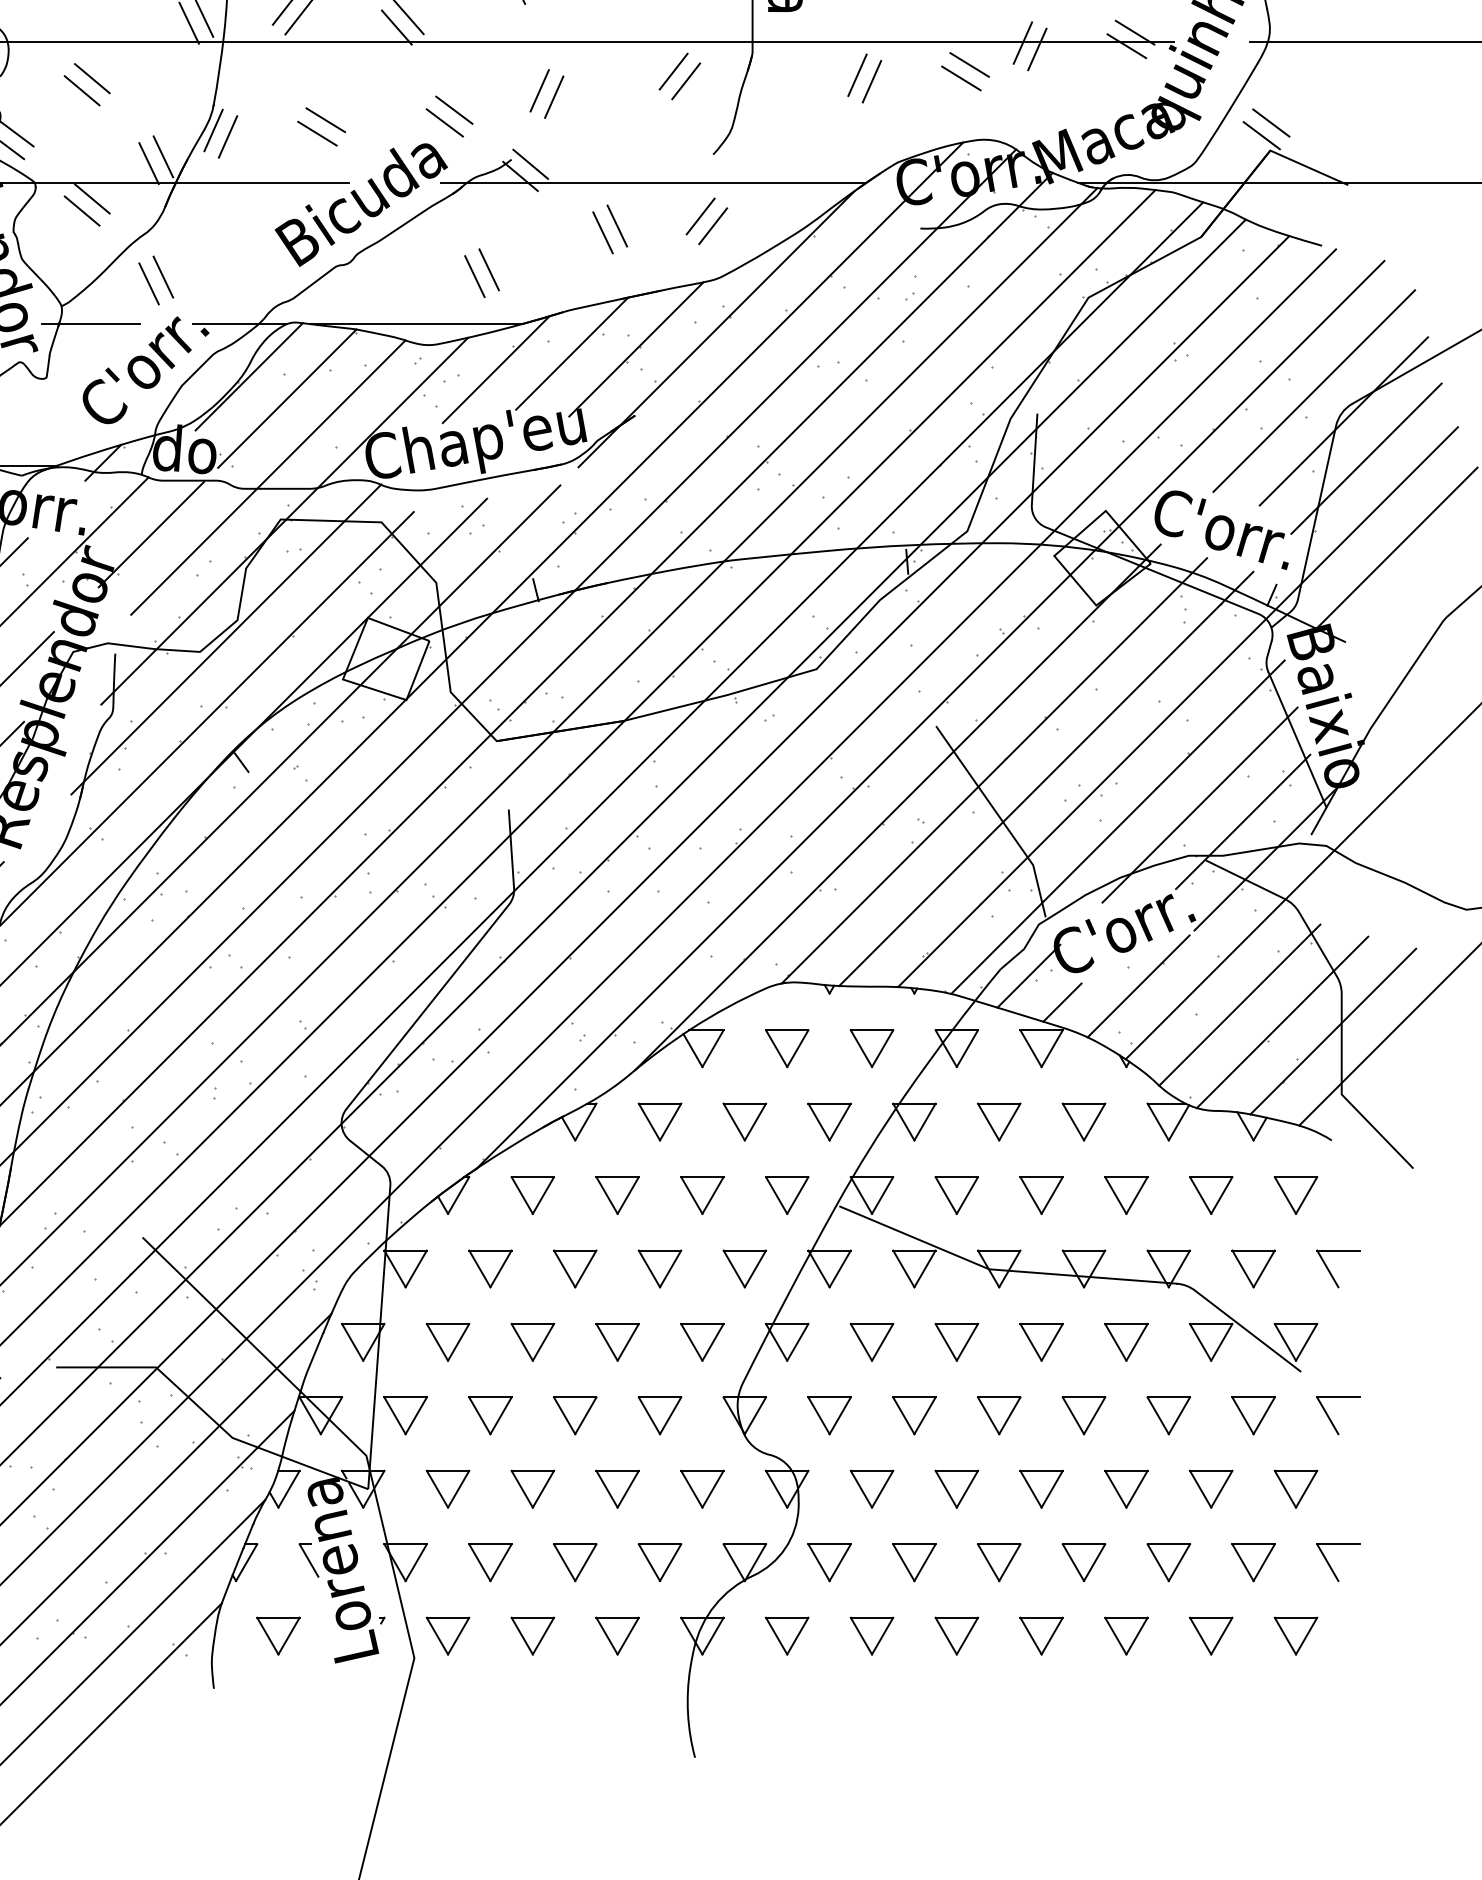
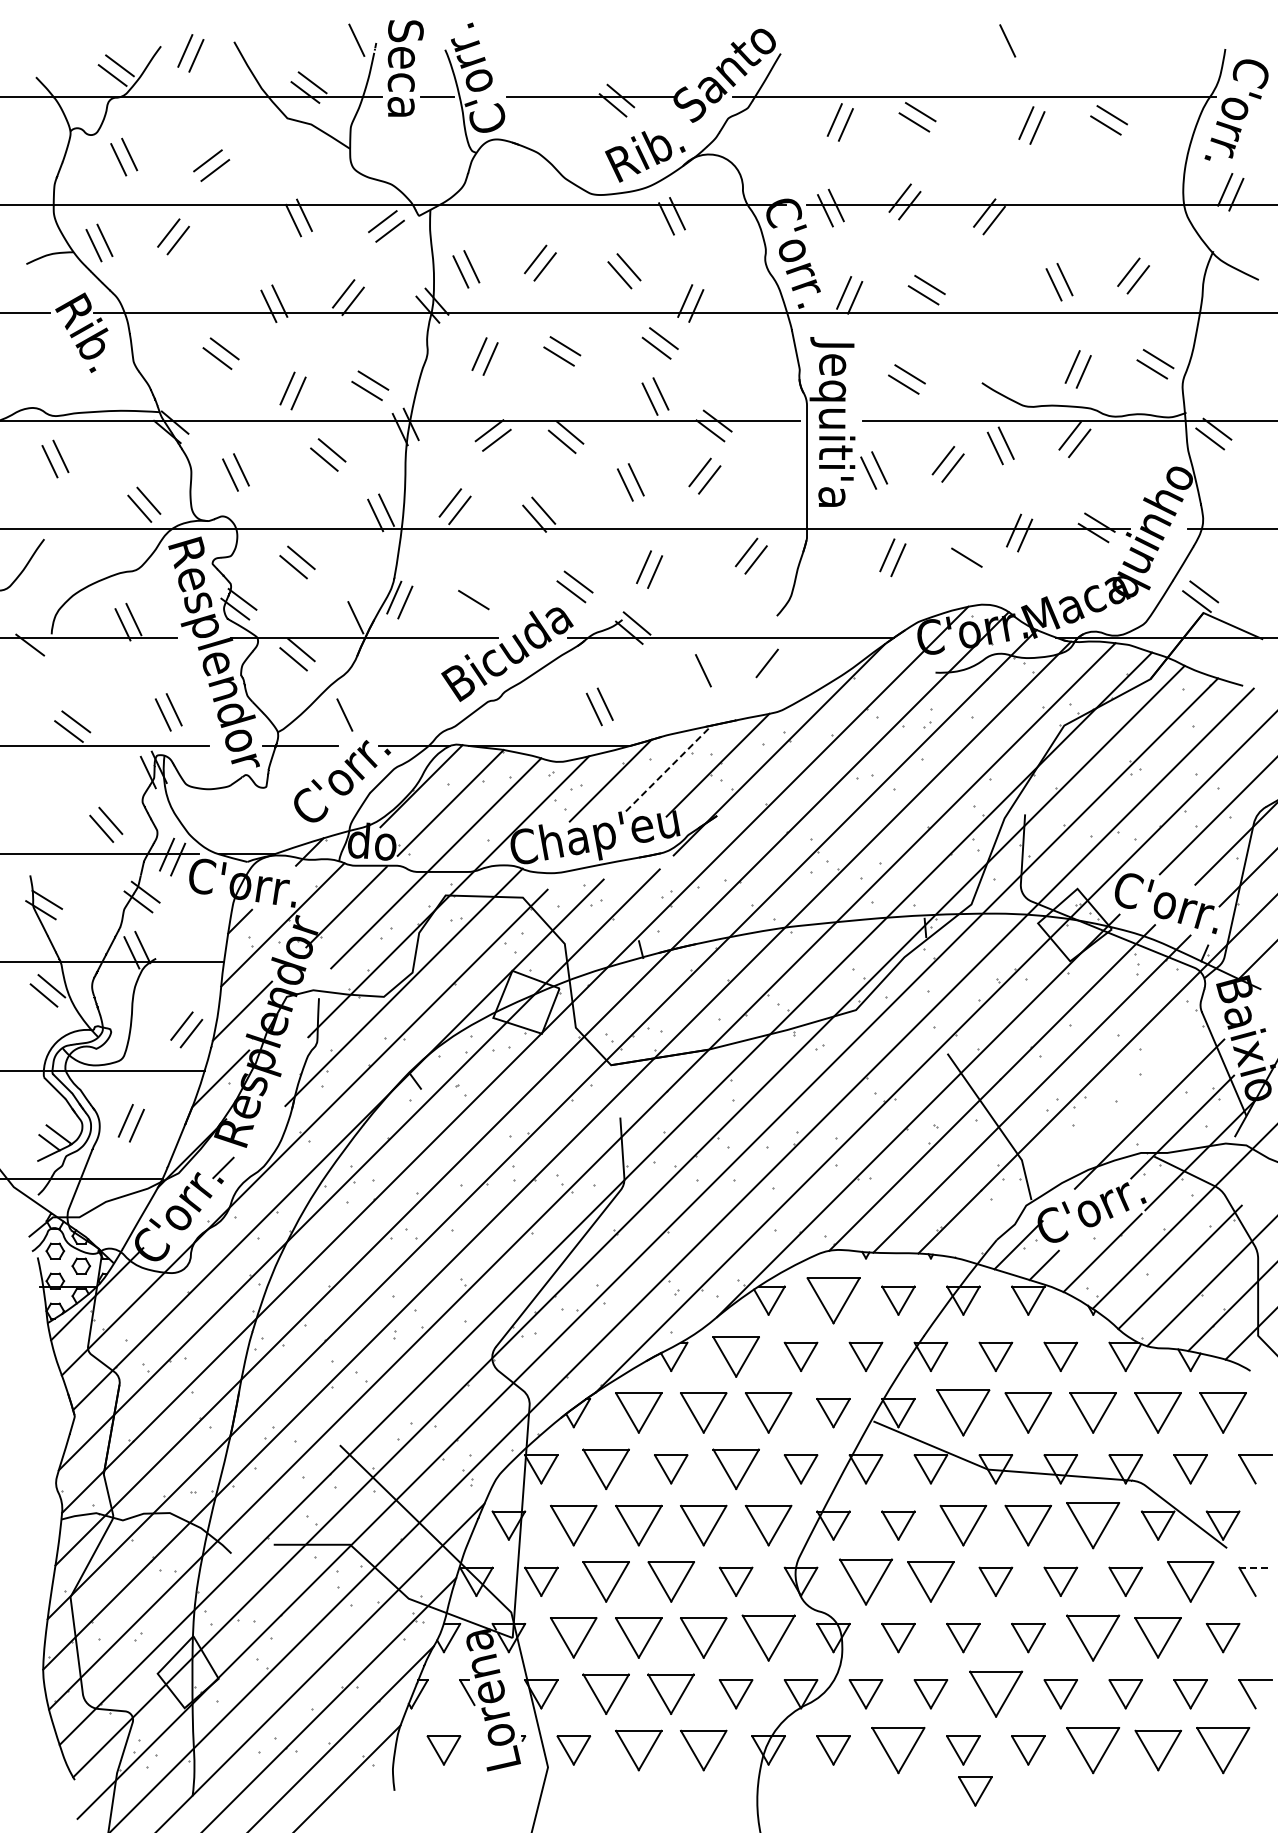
line: (970, 65) -> (973, 547), removed
line: (324, 119) -> (479, 589), removed
line: (148, 163) -> (344, 622), removed
line: (712, 225) -> (776, 670), removed
line: (603, 232) -> (692, 675), removed
line: (162, 276) -> (355, 709), removed
line: (571, 353) -> (668, 768), solid -> dashed
line: (1117, 826) -> (1086, 1130), removed
part: (787, 1048) -> (833, 1300), size x1.6
part: (659, 1121) -> (735, 1356), size x1.4
part: (532, 1195) -> (638, 1413), size x1.4
part: (617, 1195) -> (703, 1413), size x1.4
part: (702, 1195) -> (768, 1413), size x1.4
part: (956, 1195) -> (963, 1413), size x1.6
part: (1041, 1195) -> (1028, 1413), size x1.4
part: (1126, 1195) -> (1093, 1413), size x1.4
part: (1211, 1195) -> (1158, 1413), size x1.4
part: (1295, 1195) -> (1222, 1413), size x1.4
part: (490, 1269) -> (606, 1469), size x1.4
part: (659, 1269) -> (735, 1469), size x1.4
part: (447, 1342) -> (573, 1525), size x1.4
part: (532, 1342) -> (638, 1525), size x1.4
part: (617, 1342) -> (703, 1525), size x1.4
part: (702, 1342) -> (768, 1525), size x1.4
part: (956, 1342) -> (963, 1525), size x1.4
part: (1041, 1342) -> (1028, 1525), size x1.4
part: (1126, 1342) -> (1093, 1525), size x1.6
line: (1339, 1397) -> (1256, 1567), solid -> dashed
part: (490, 1415) -> (606, 1581), size x1.4
part: (574, 1415) -> (670, 1581), size x1.4
part: (828, 1415) -> (865, 1581), size x1.6
part: (913, 1415) -> (930, 1581), size x1.4
part: (1253, 1415) -> (1190, 1581), size x1.4
part: (532, 1488) -> (638, 1637), size x1.4
part: (617, 1488) -> (703, 1637), size x1.4
part: (702, 1488) -> (768, 1637), size x1.6
part: (1126, 1488) -> (1093, 1637), size x1.6
part: (447, 1489) -> (573, 1638), size x1.4
part: (1211, 1489) -> (1158, 1638), size x1.4
part: (490, 1562) -> (606, 1694), size x1.4
part: (575, 1562) -> (671, 1694), size x1.4
part: (998, 1562) -> (995, 1694), size x1.6
part: (532, 1636) -> (638, 1750), size x1.4
part: (617, 1636) -> (703, 1750), size x1.4
part: (872, 1636) -> (898, 1750), size x1.6
part: (1126, 1636) -> (1093, 1750), size x1.6
part: (1210, 1636) -> (1157, 1750), size x1.4
part: (1295, 1636) -> (1222, 1750), size x1.6
part: (972, 1689) -> (975, 1791), added

